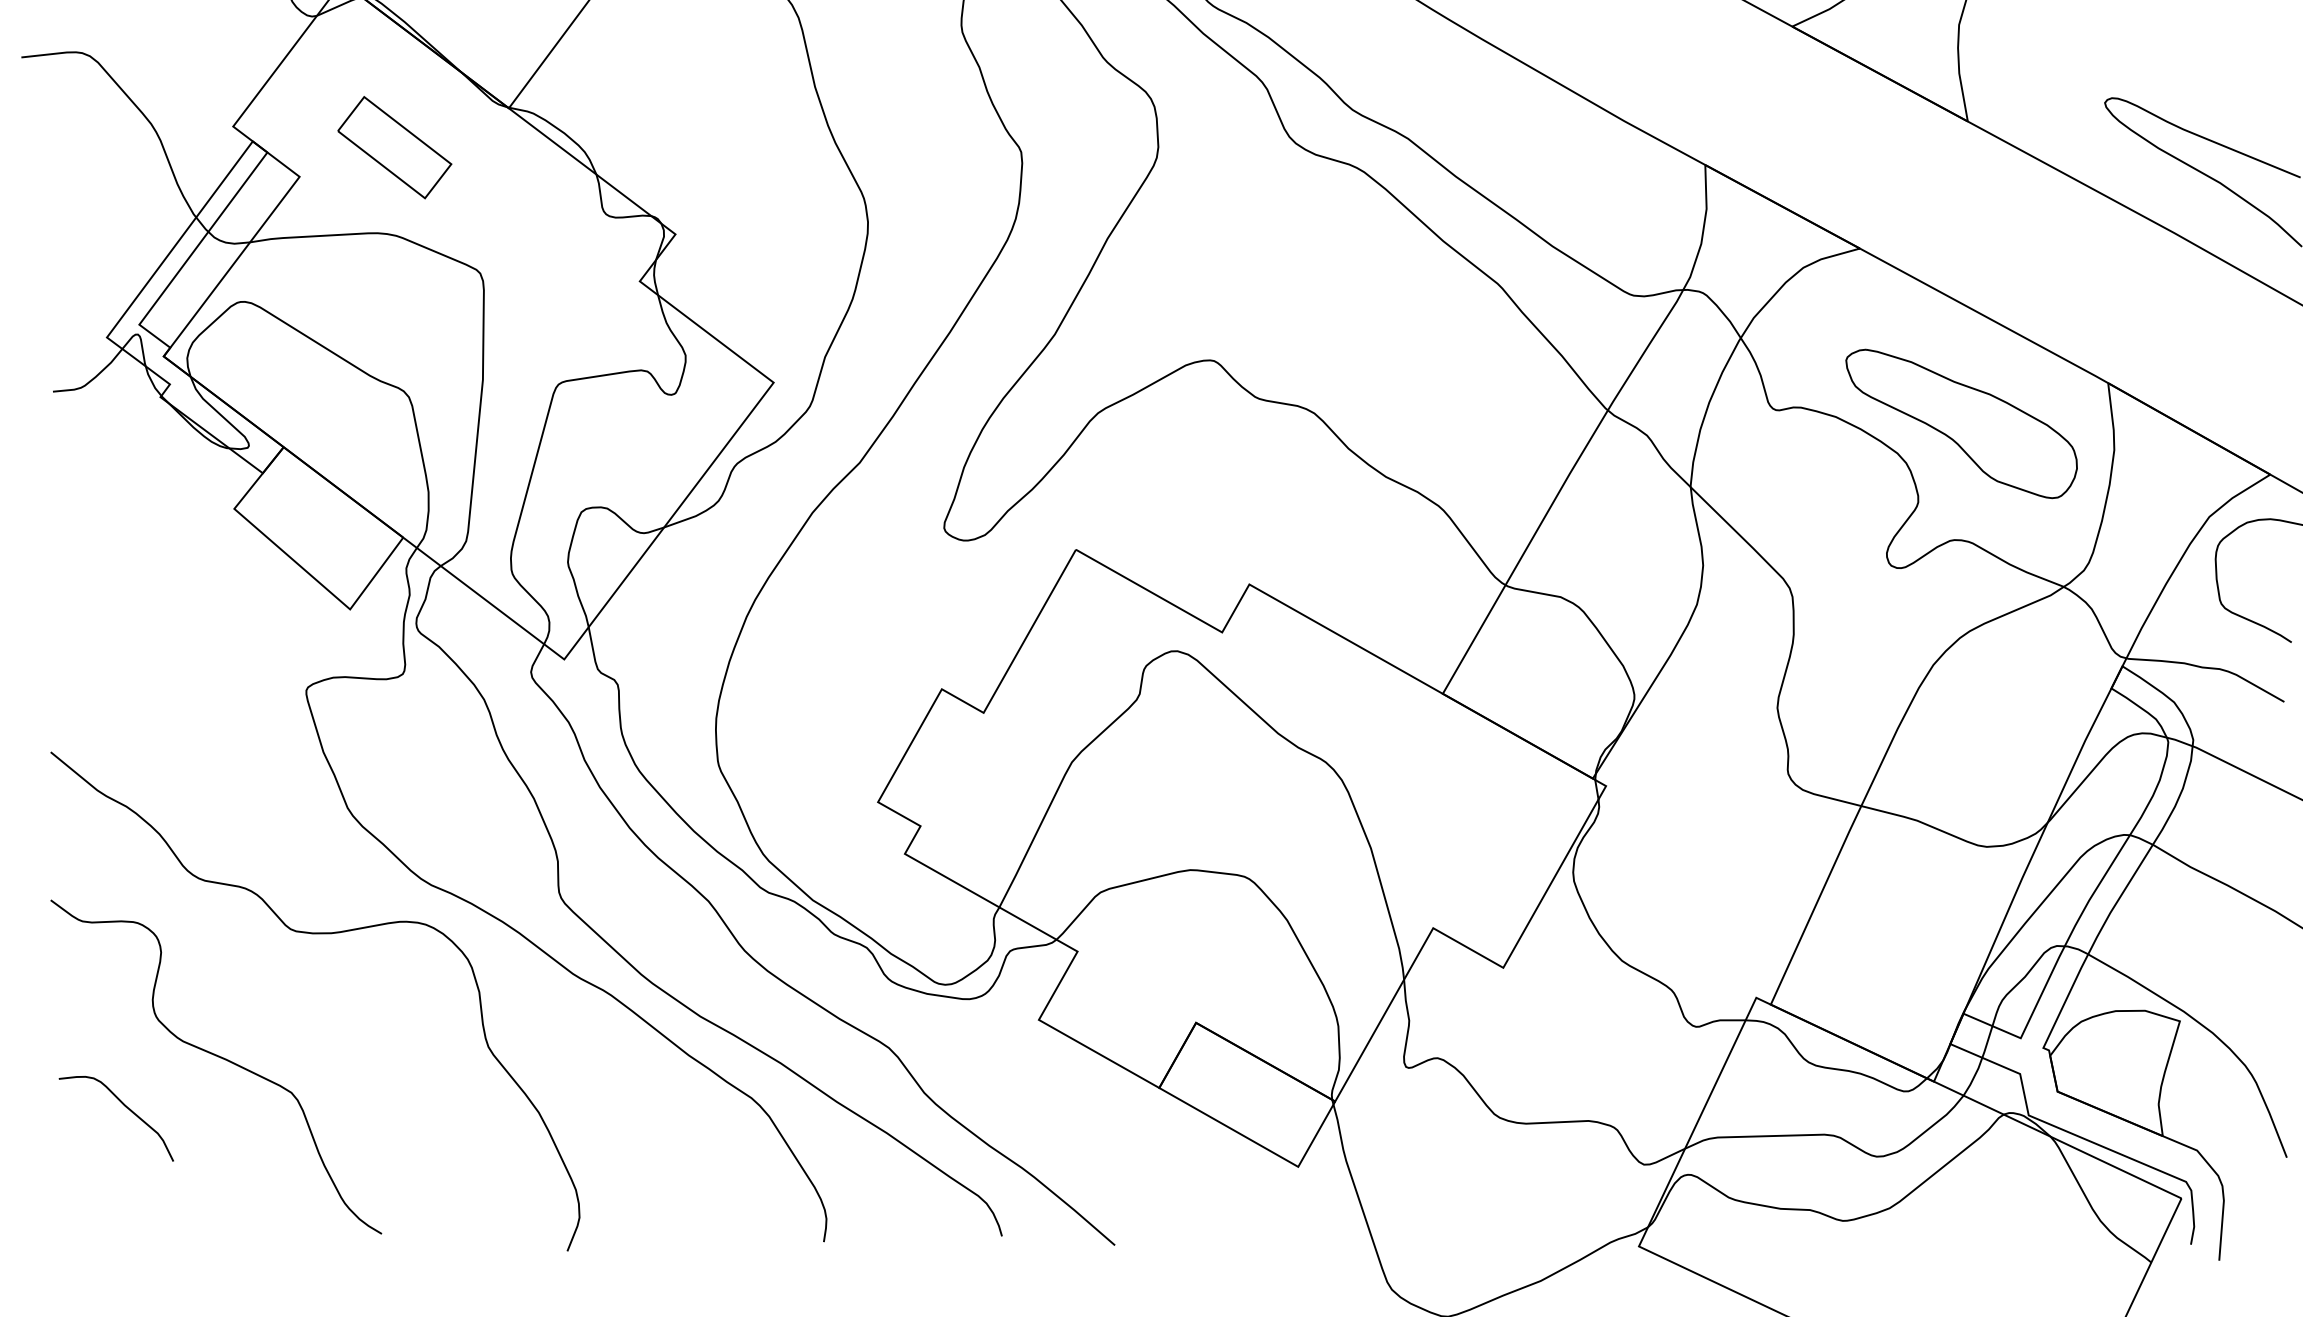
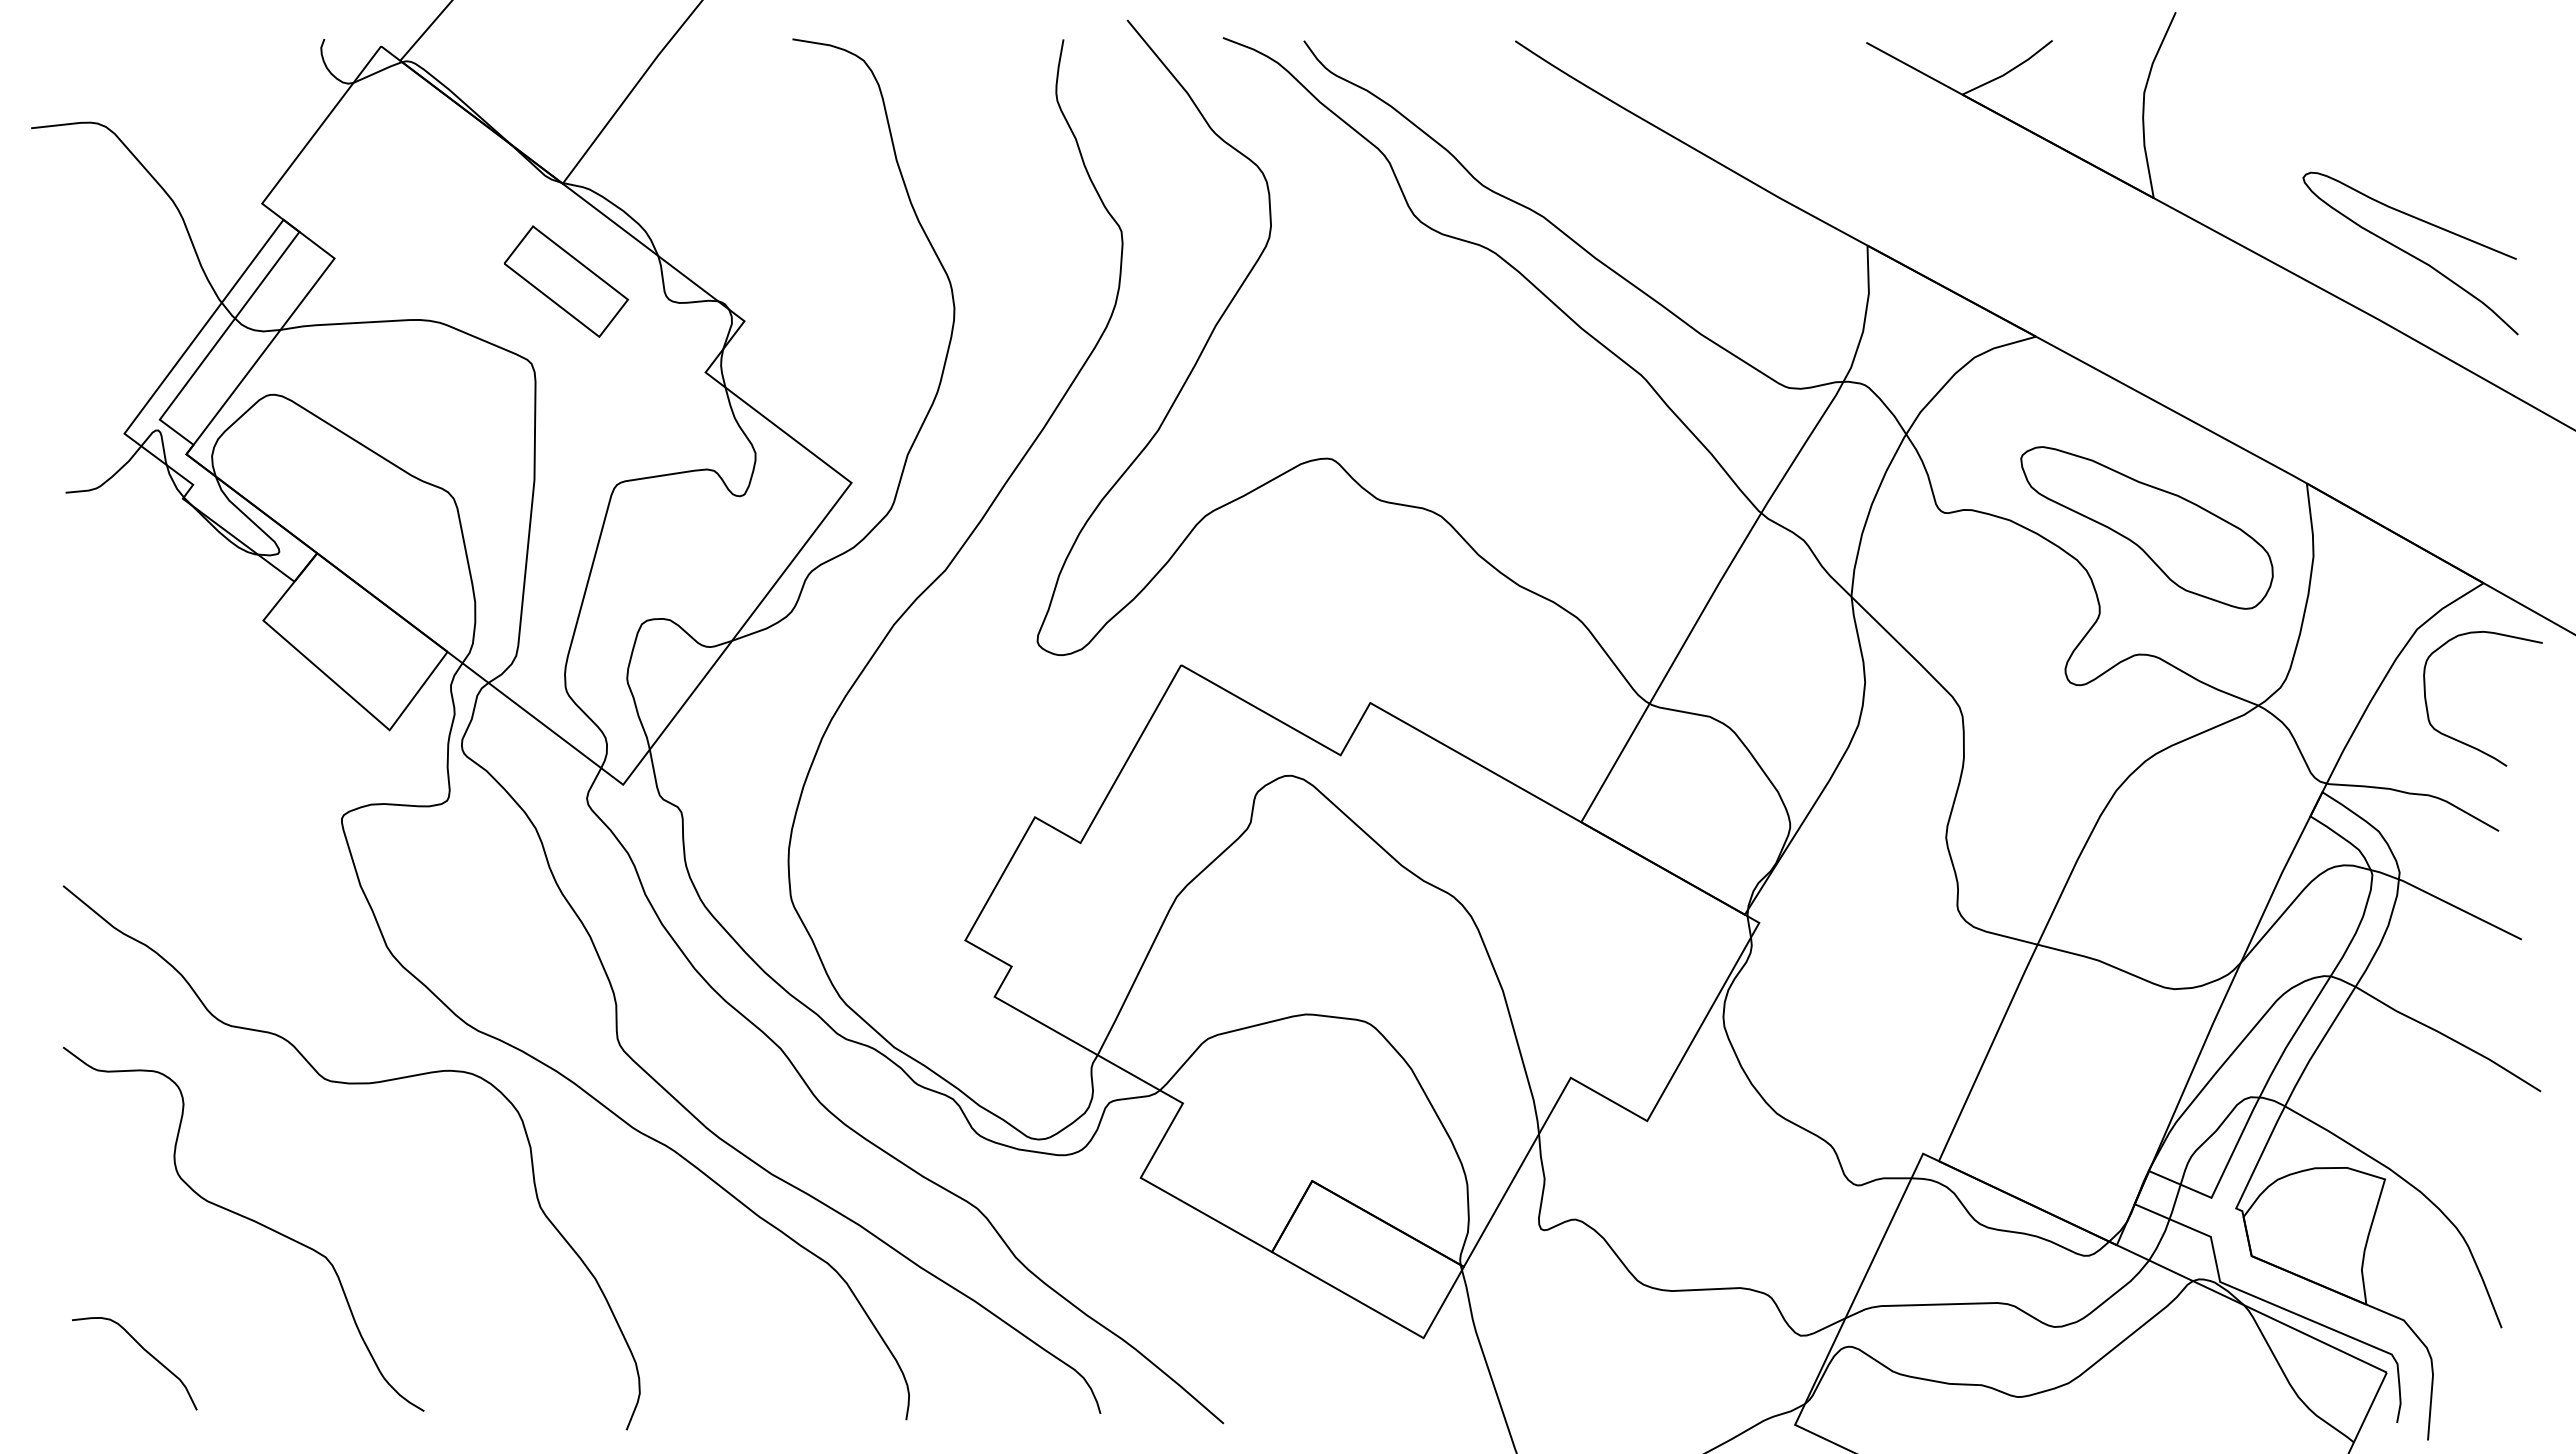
part: (394, 147) -> (566, 281), moved
curve: (126, 1107) -> (145, 1351), moved

